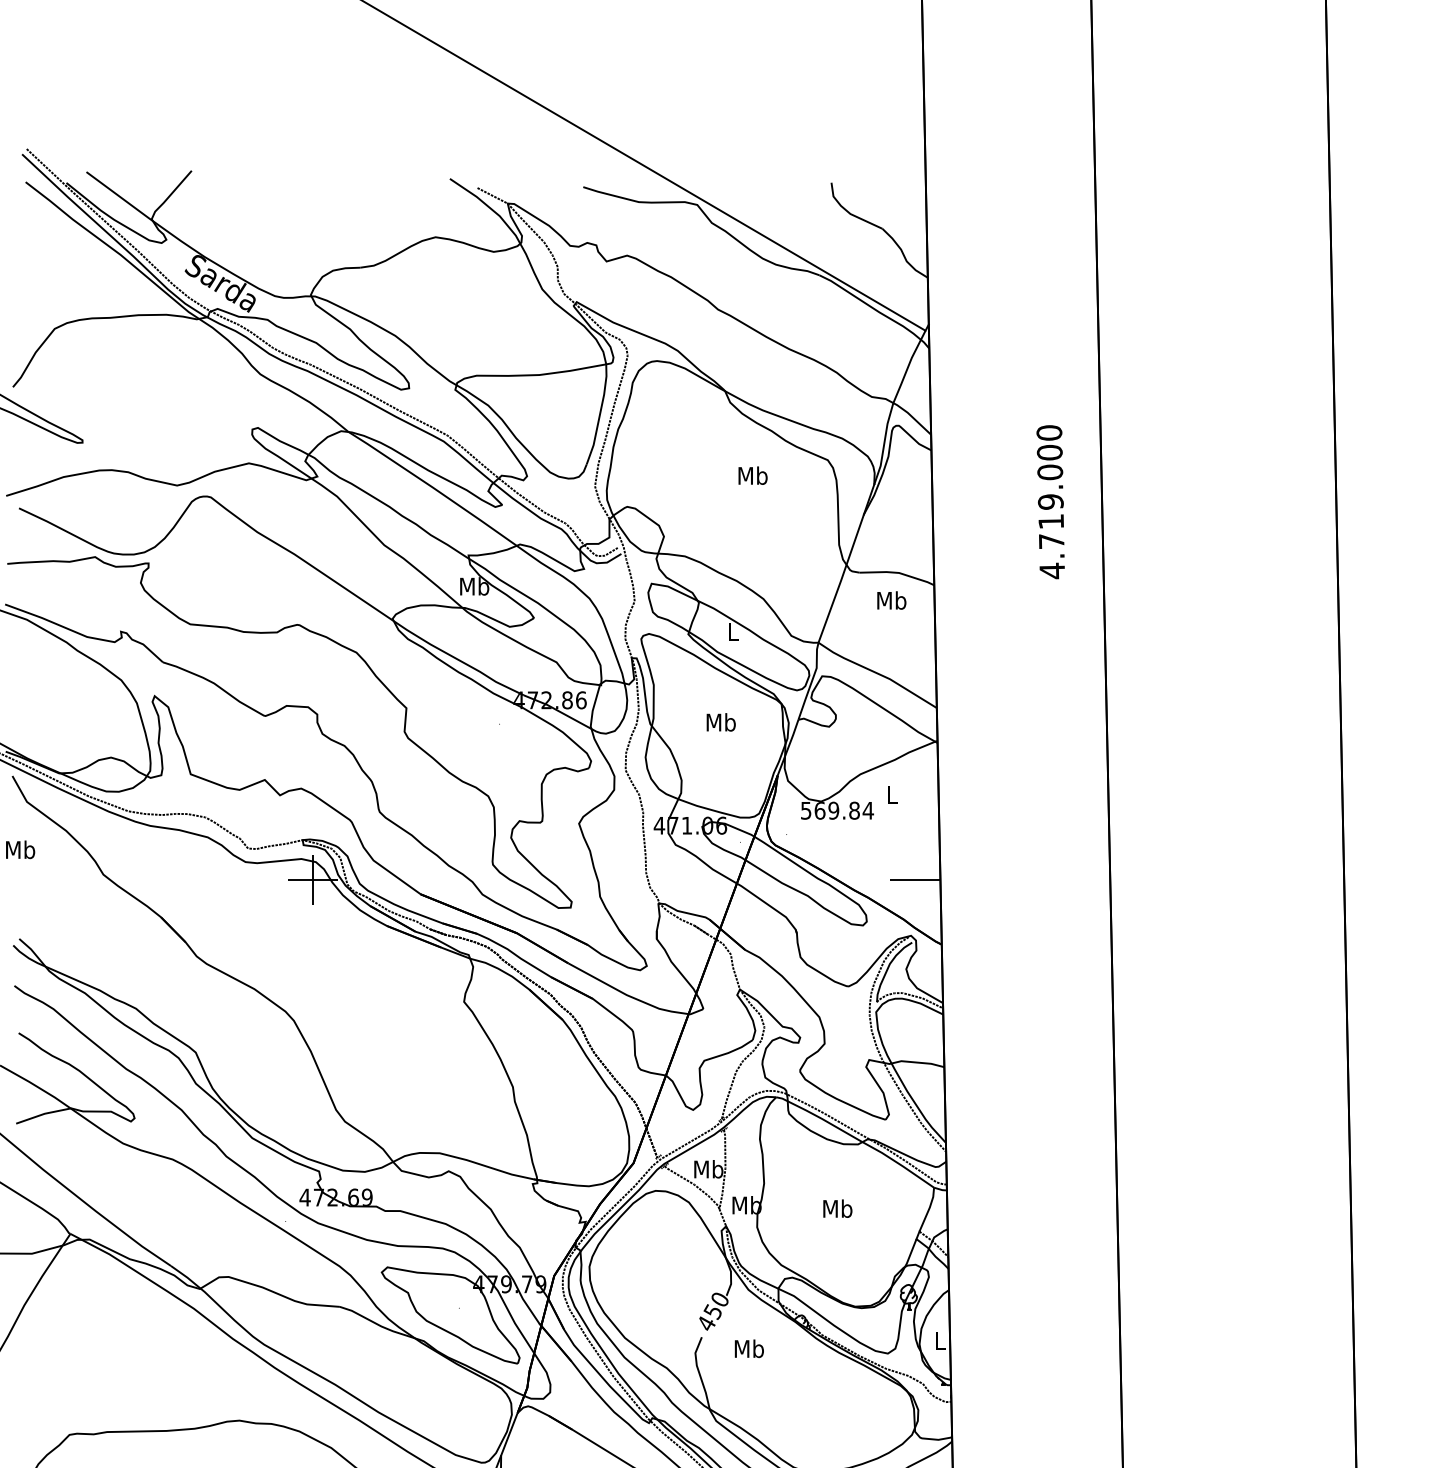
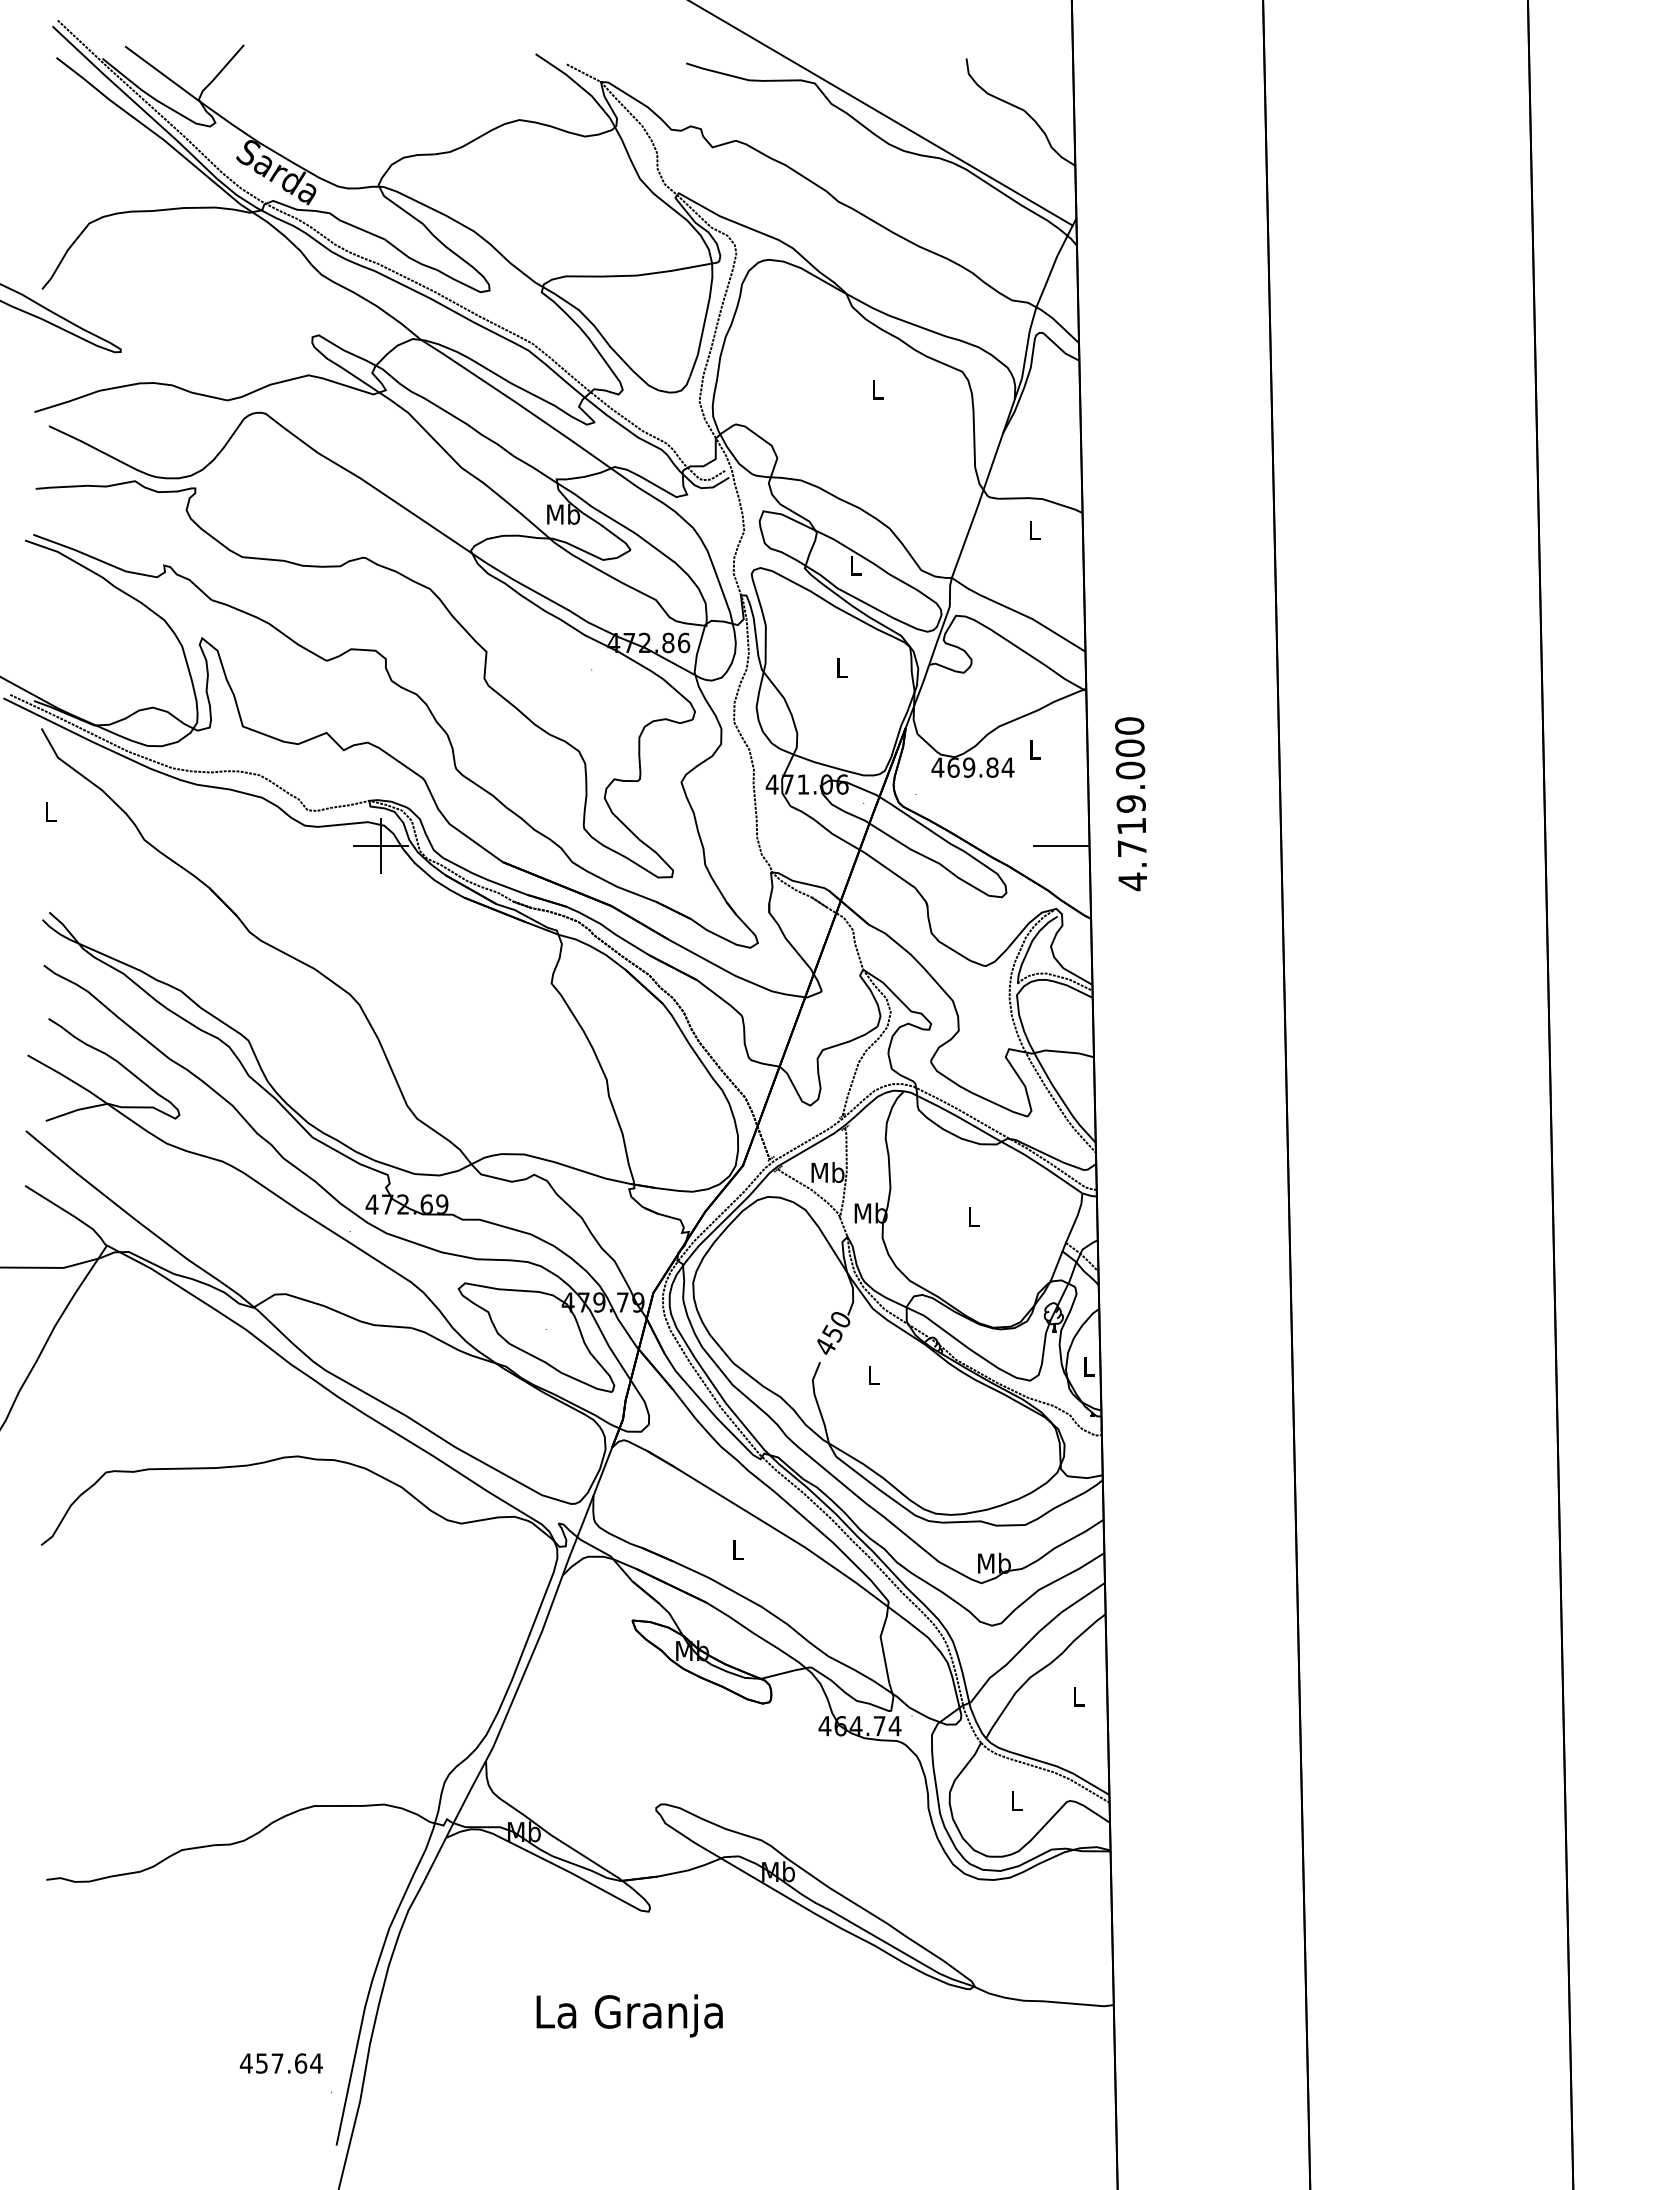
text: (752, 475) -> (877, 388), Mb -> L
text: (1050, 502) -> (1130, 804), moved
text: (891, 599) -> (1034, 529), Mb -> L
text: (720, 722) -> (841, 667), Mb -> L
text: (805, 810) -> (937, 767), 569.84 -> 469.84
text: (20, 849) -> (50, 811), Mb -> L
text: (837, 1208) -> (973, 1216), Mb -> L
text: (749, 1348) -> (873, 1374), Mb -> L

